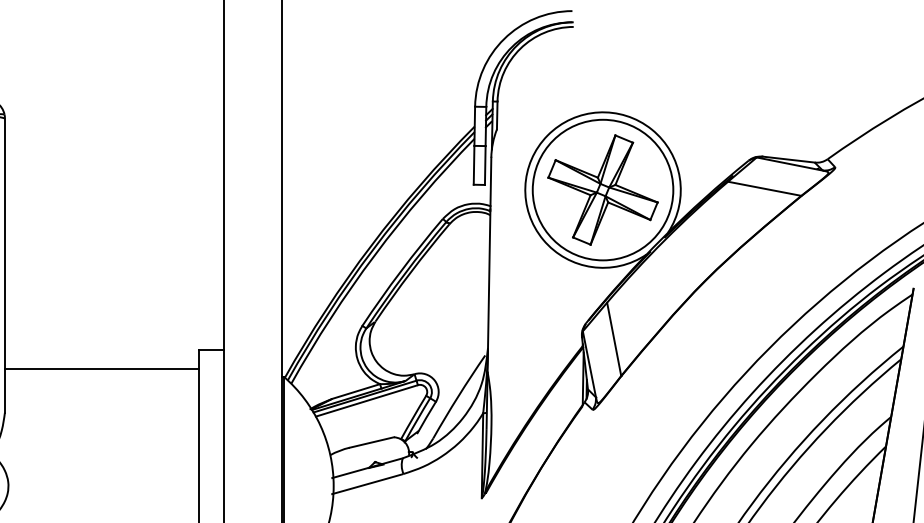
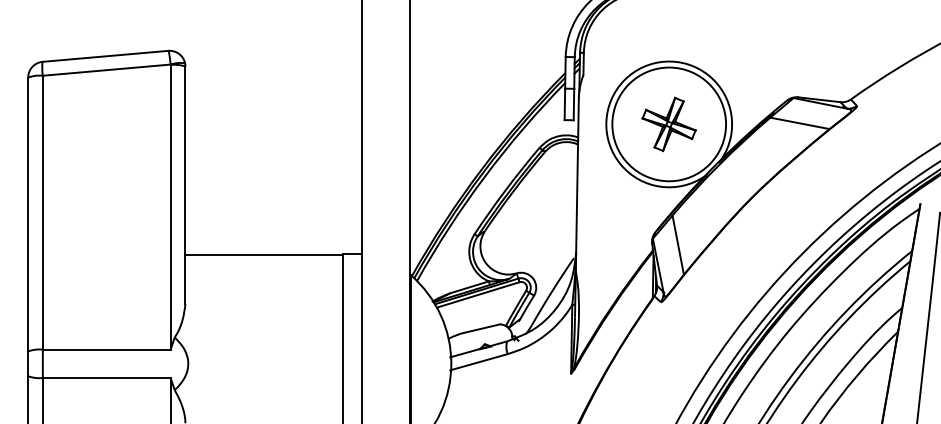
part: (602, 190) -> (668, 124), size x0.6
line: (101, 369) -> (263, 255), moved

